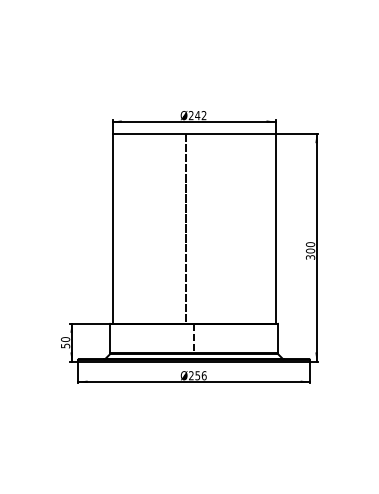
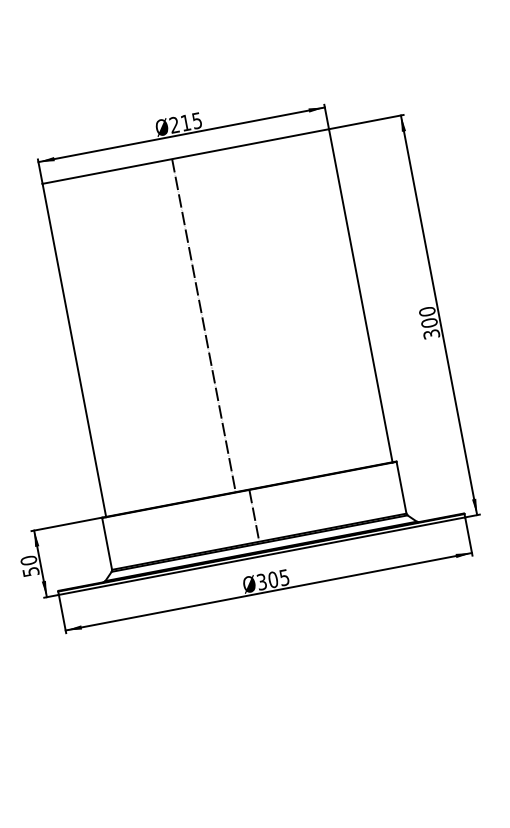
text: (200, 115) -> (190, 121), 242 -> 215
text: (197, 375) -> (272, 579), 256 -> 305

